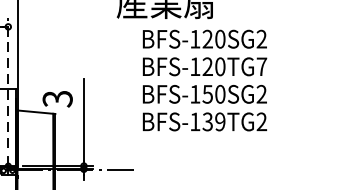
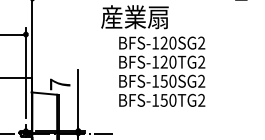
text: (261, 65) -> (201, 61), BFS-120TG7 -> BFS-120TG2
line: (7, 81) -> (25, 72), dashed -> solid
text: (56, 98) -> (59, 84), 3 -> 7
text: (213, 120) -> (168, 99), BFS-139TG2 -> BFS-150TG2

